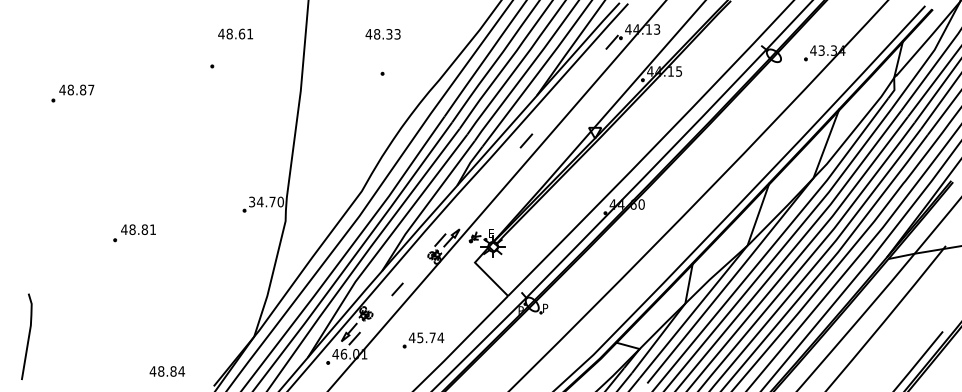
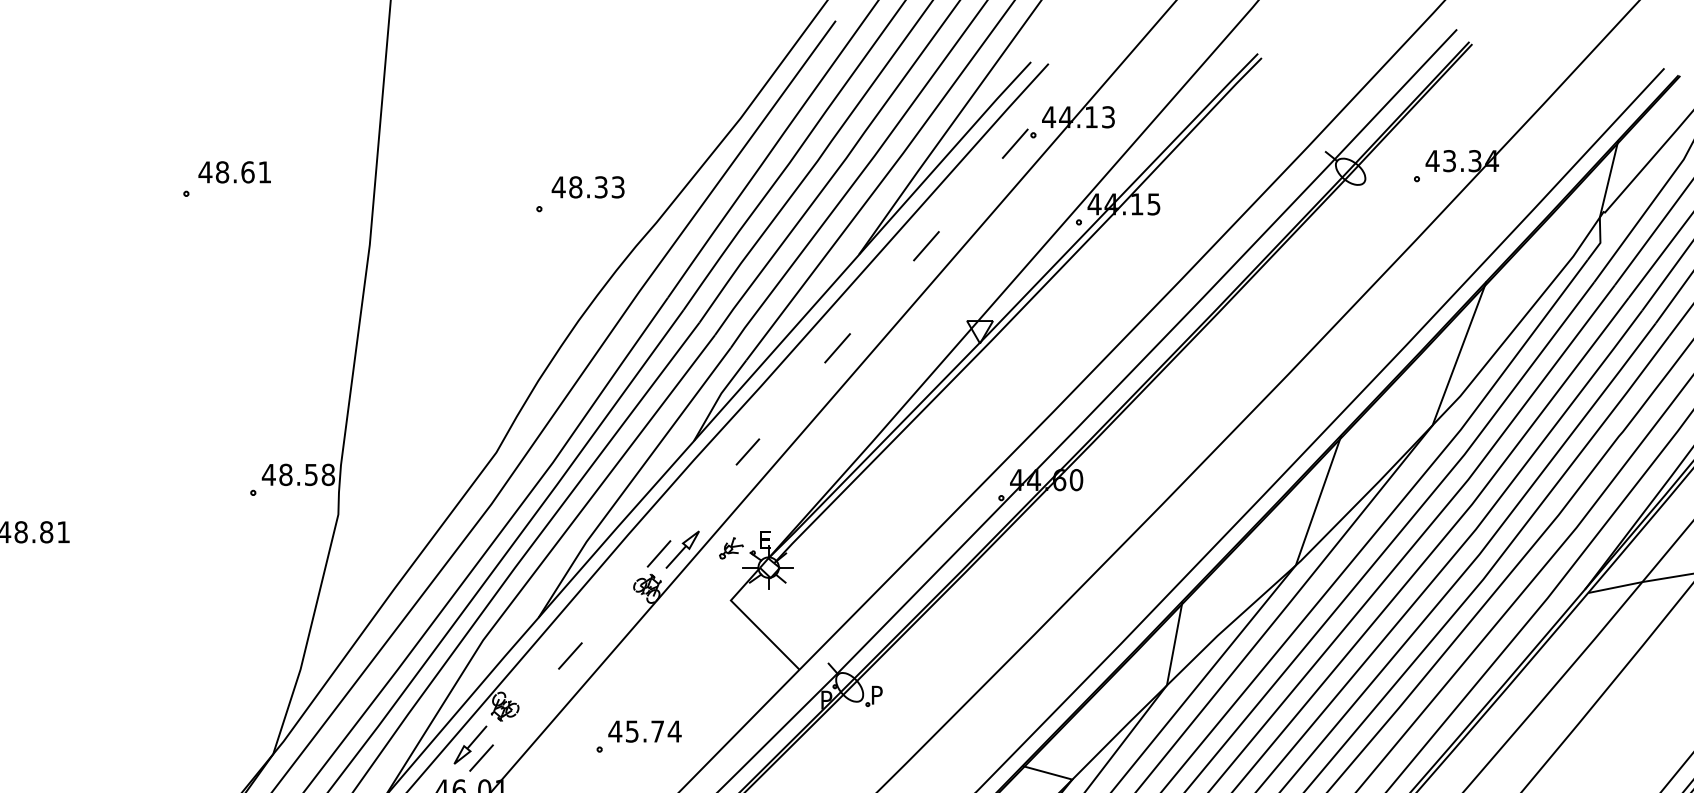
text: (235, 33) -> (234, 171), moved
text: (382, 34) -> (586, 187), moved
line: (568, 91) -> (924, 245), added
line: (483, 190) -> (748, 450), added
text: (265, 201) -> (296, 473), 34.70 -> 48.58
part: (423, 340) -> (638, 737), moved

